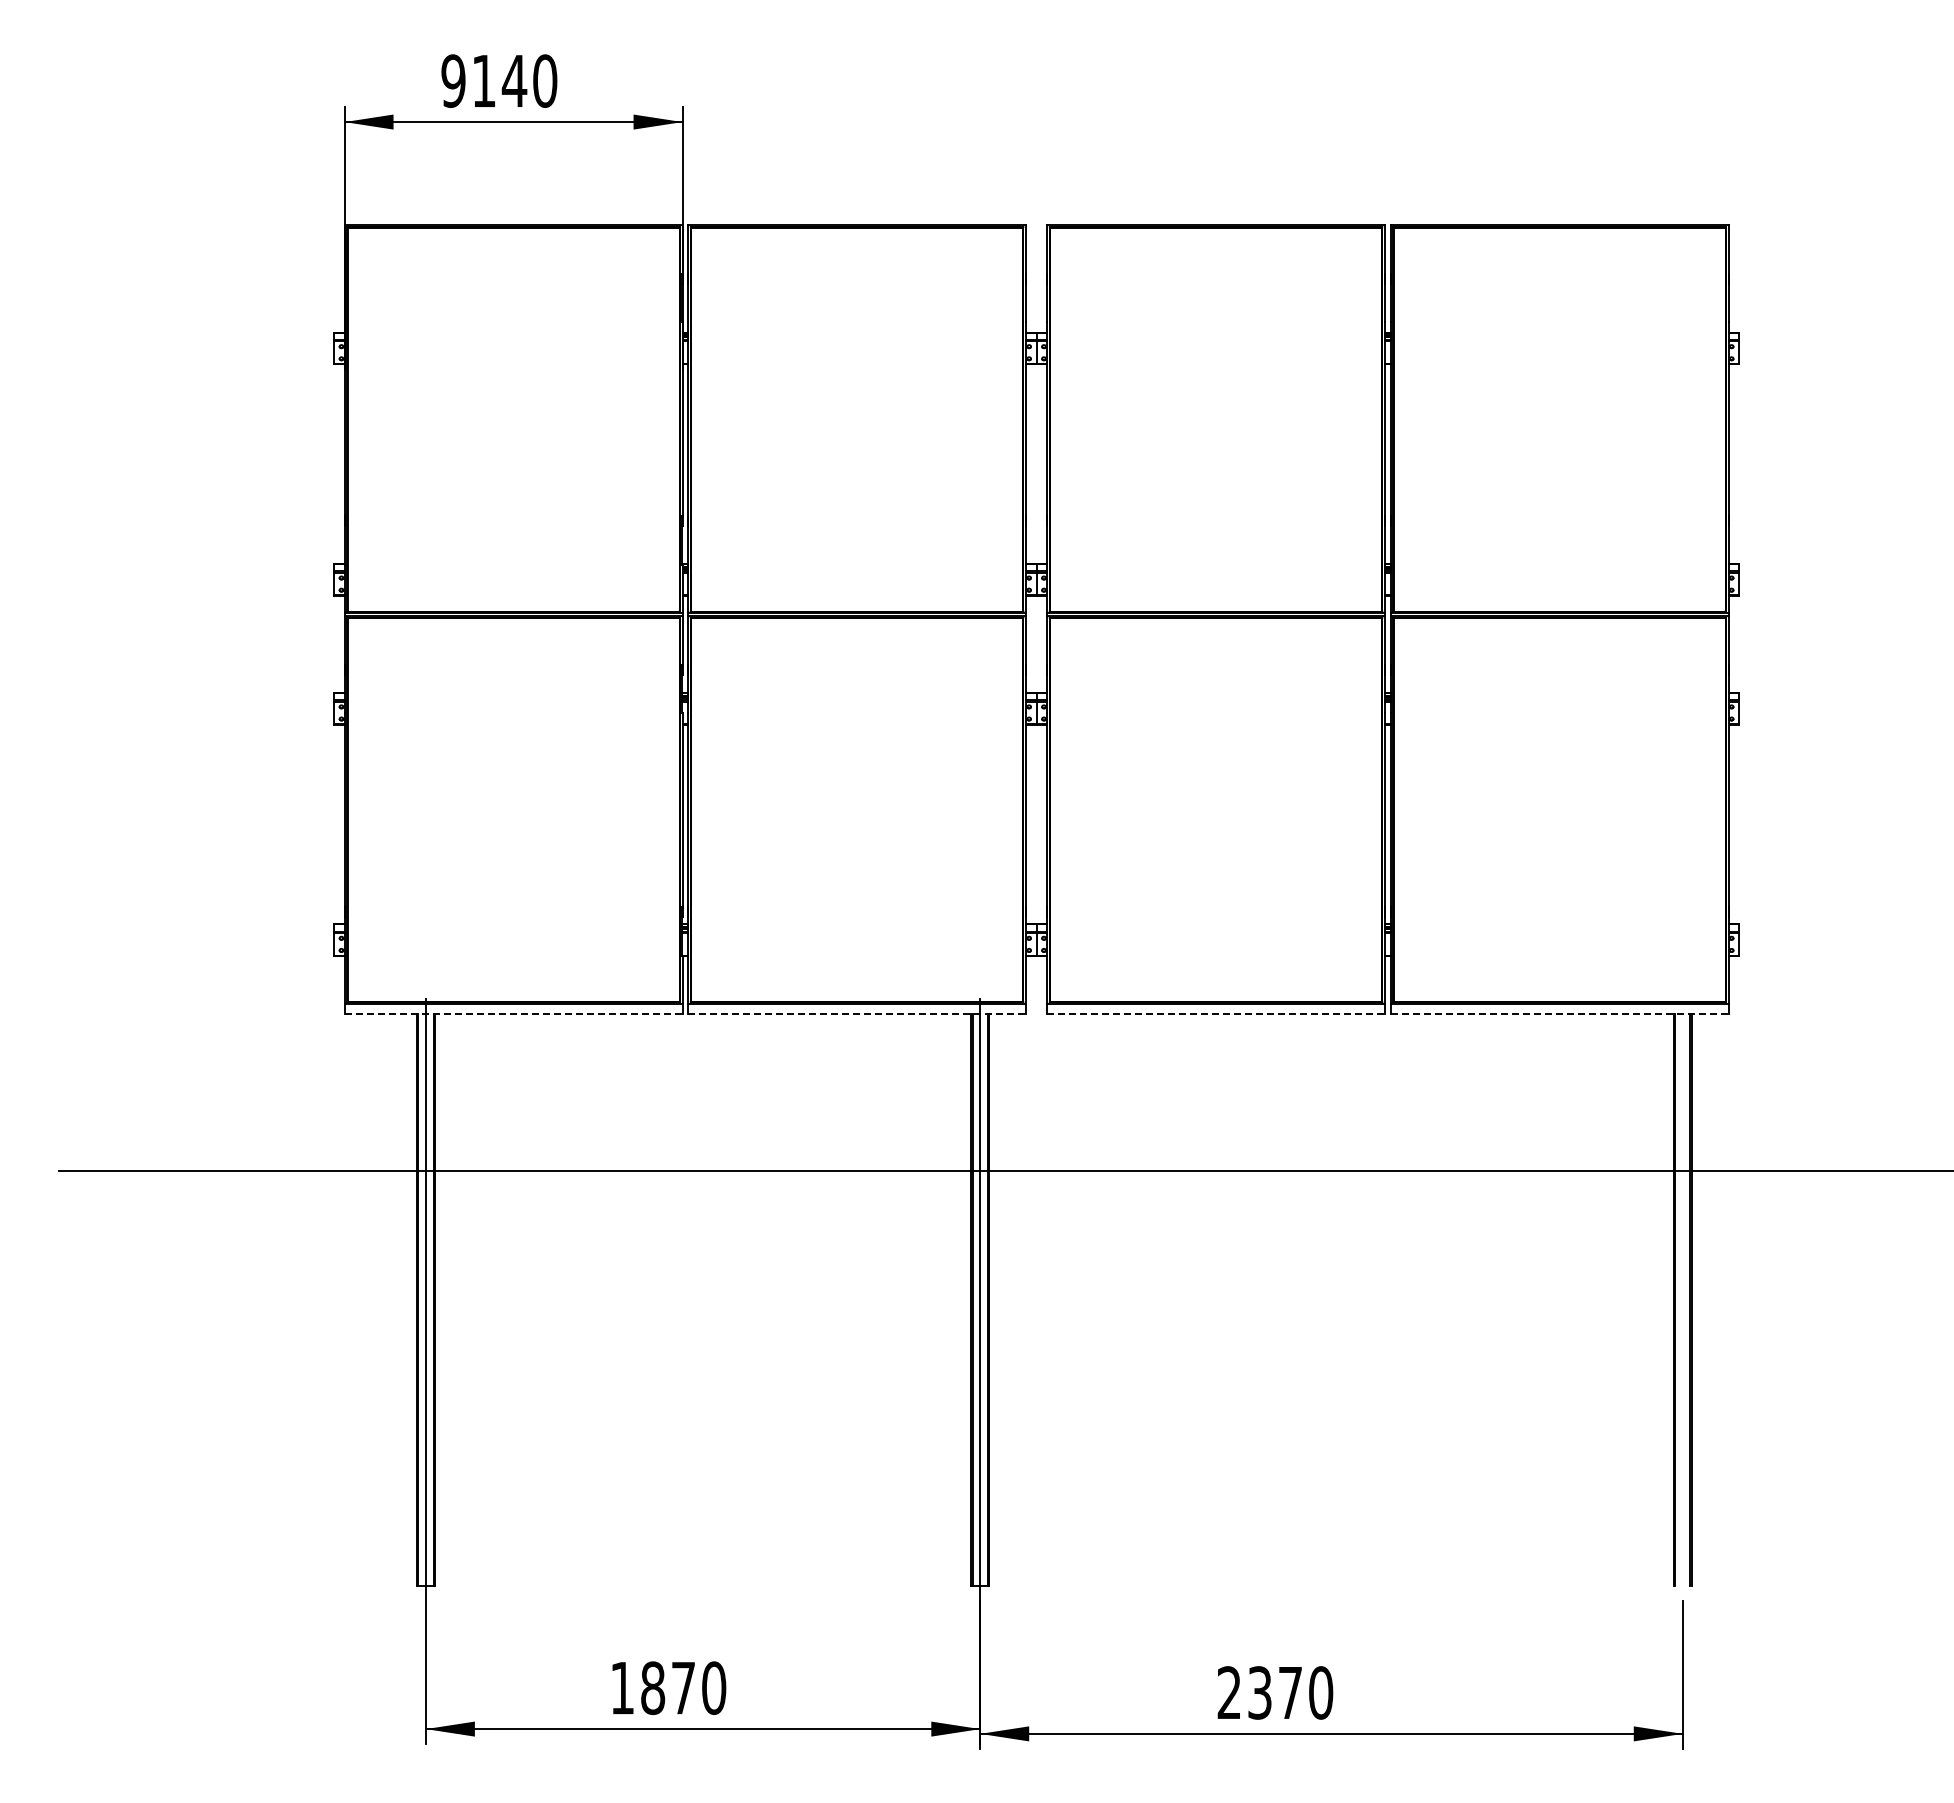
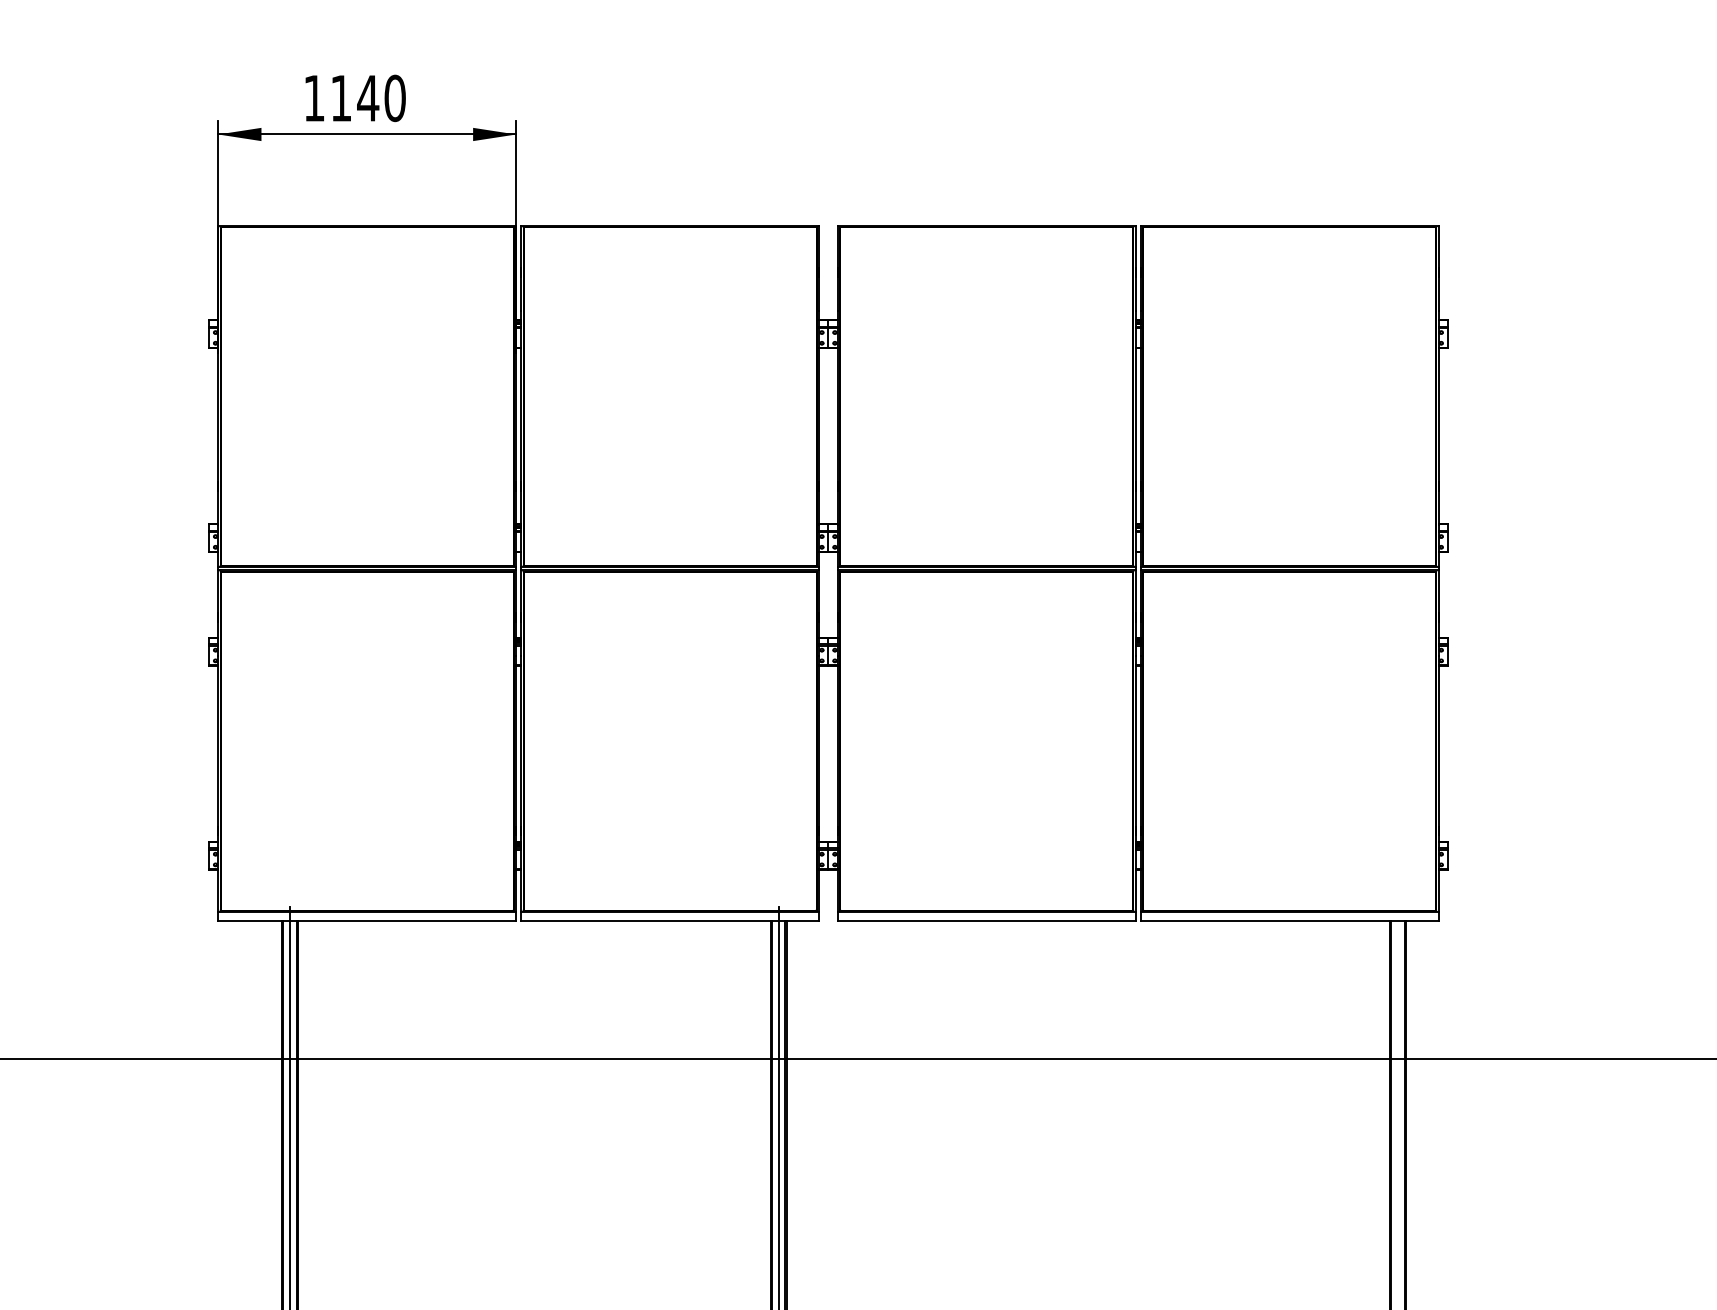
text: (453, 80) -> (314, 97), 9140 -> 1140
line: (513, 1013) -> (367, 920), dashed -> solid
line: (857, 1013) -> (670, 920), dashed -> solid
line: (1216, 1013) -> (987, 920), dashed -> solid
line: (1559, 1013) -> (1289, 920), dashed -> solid

